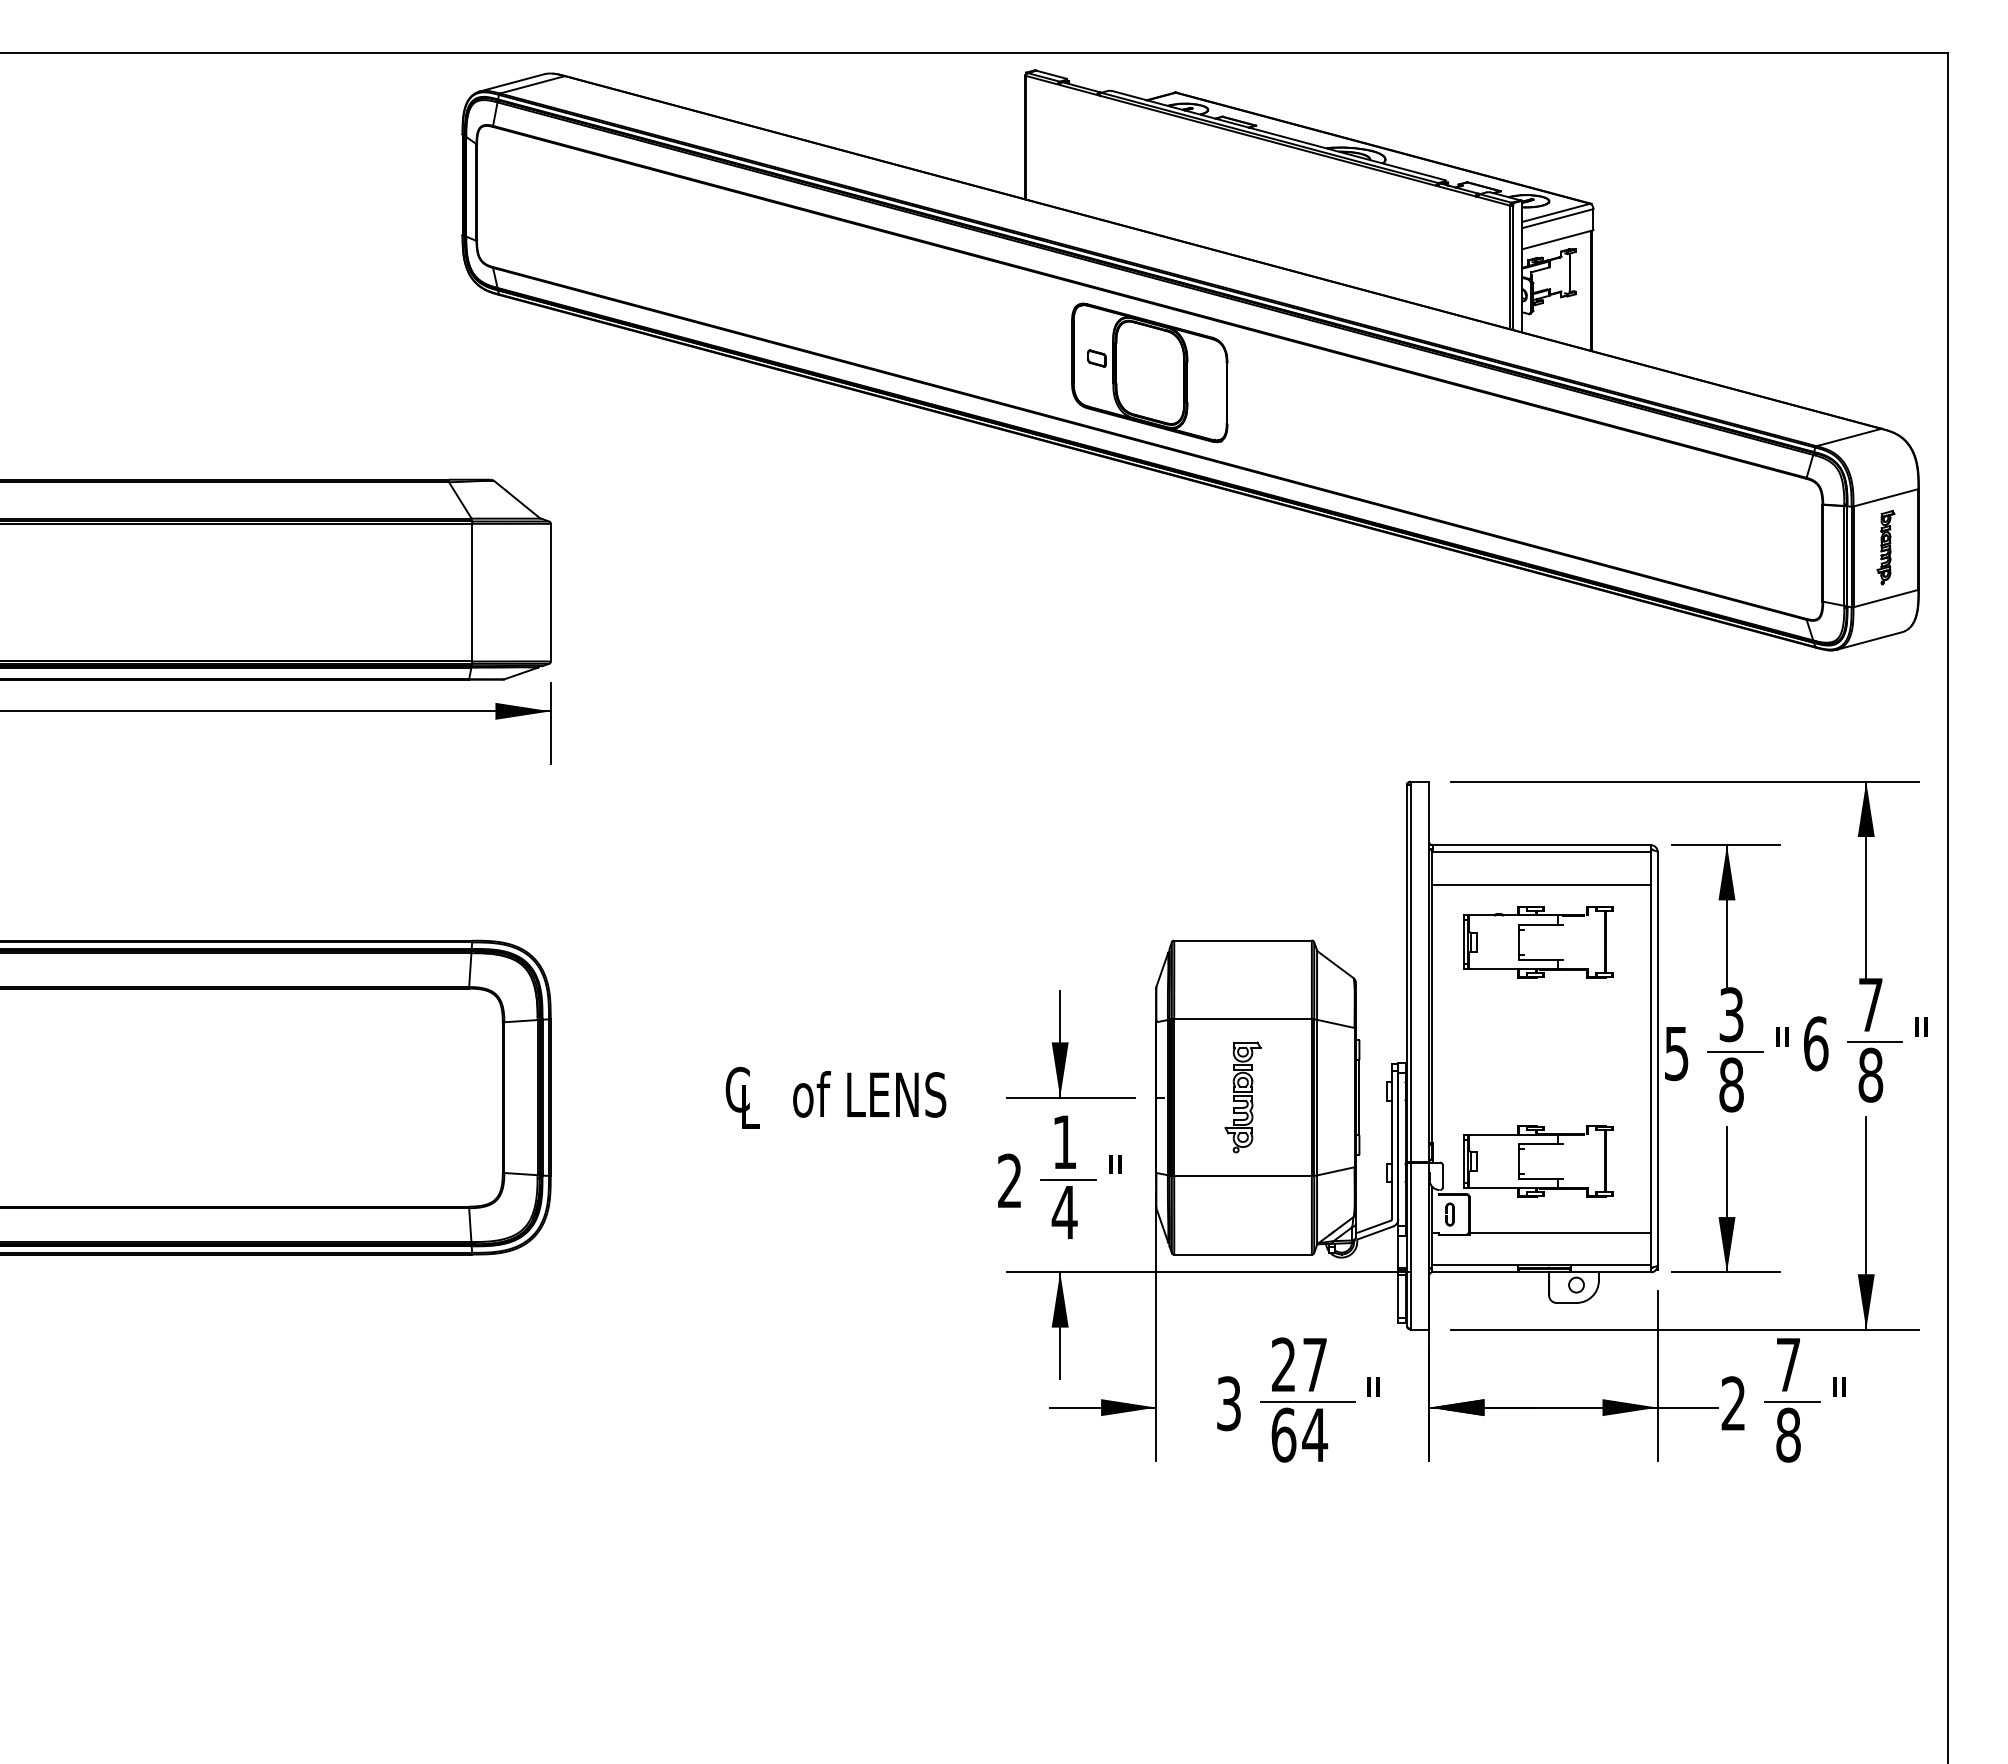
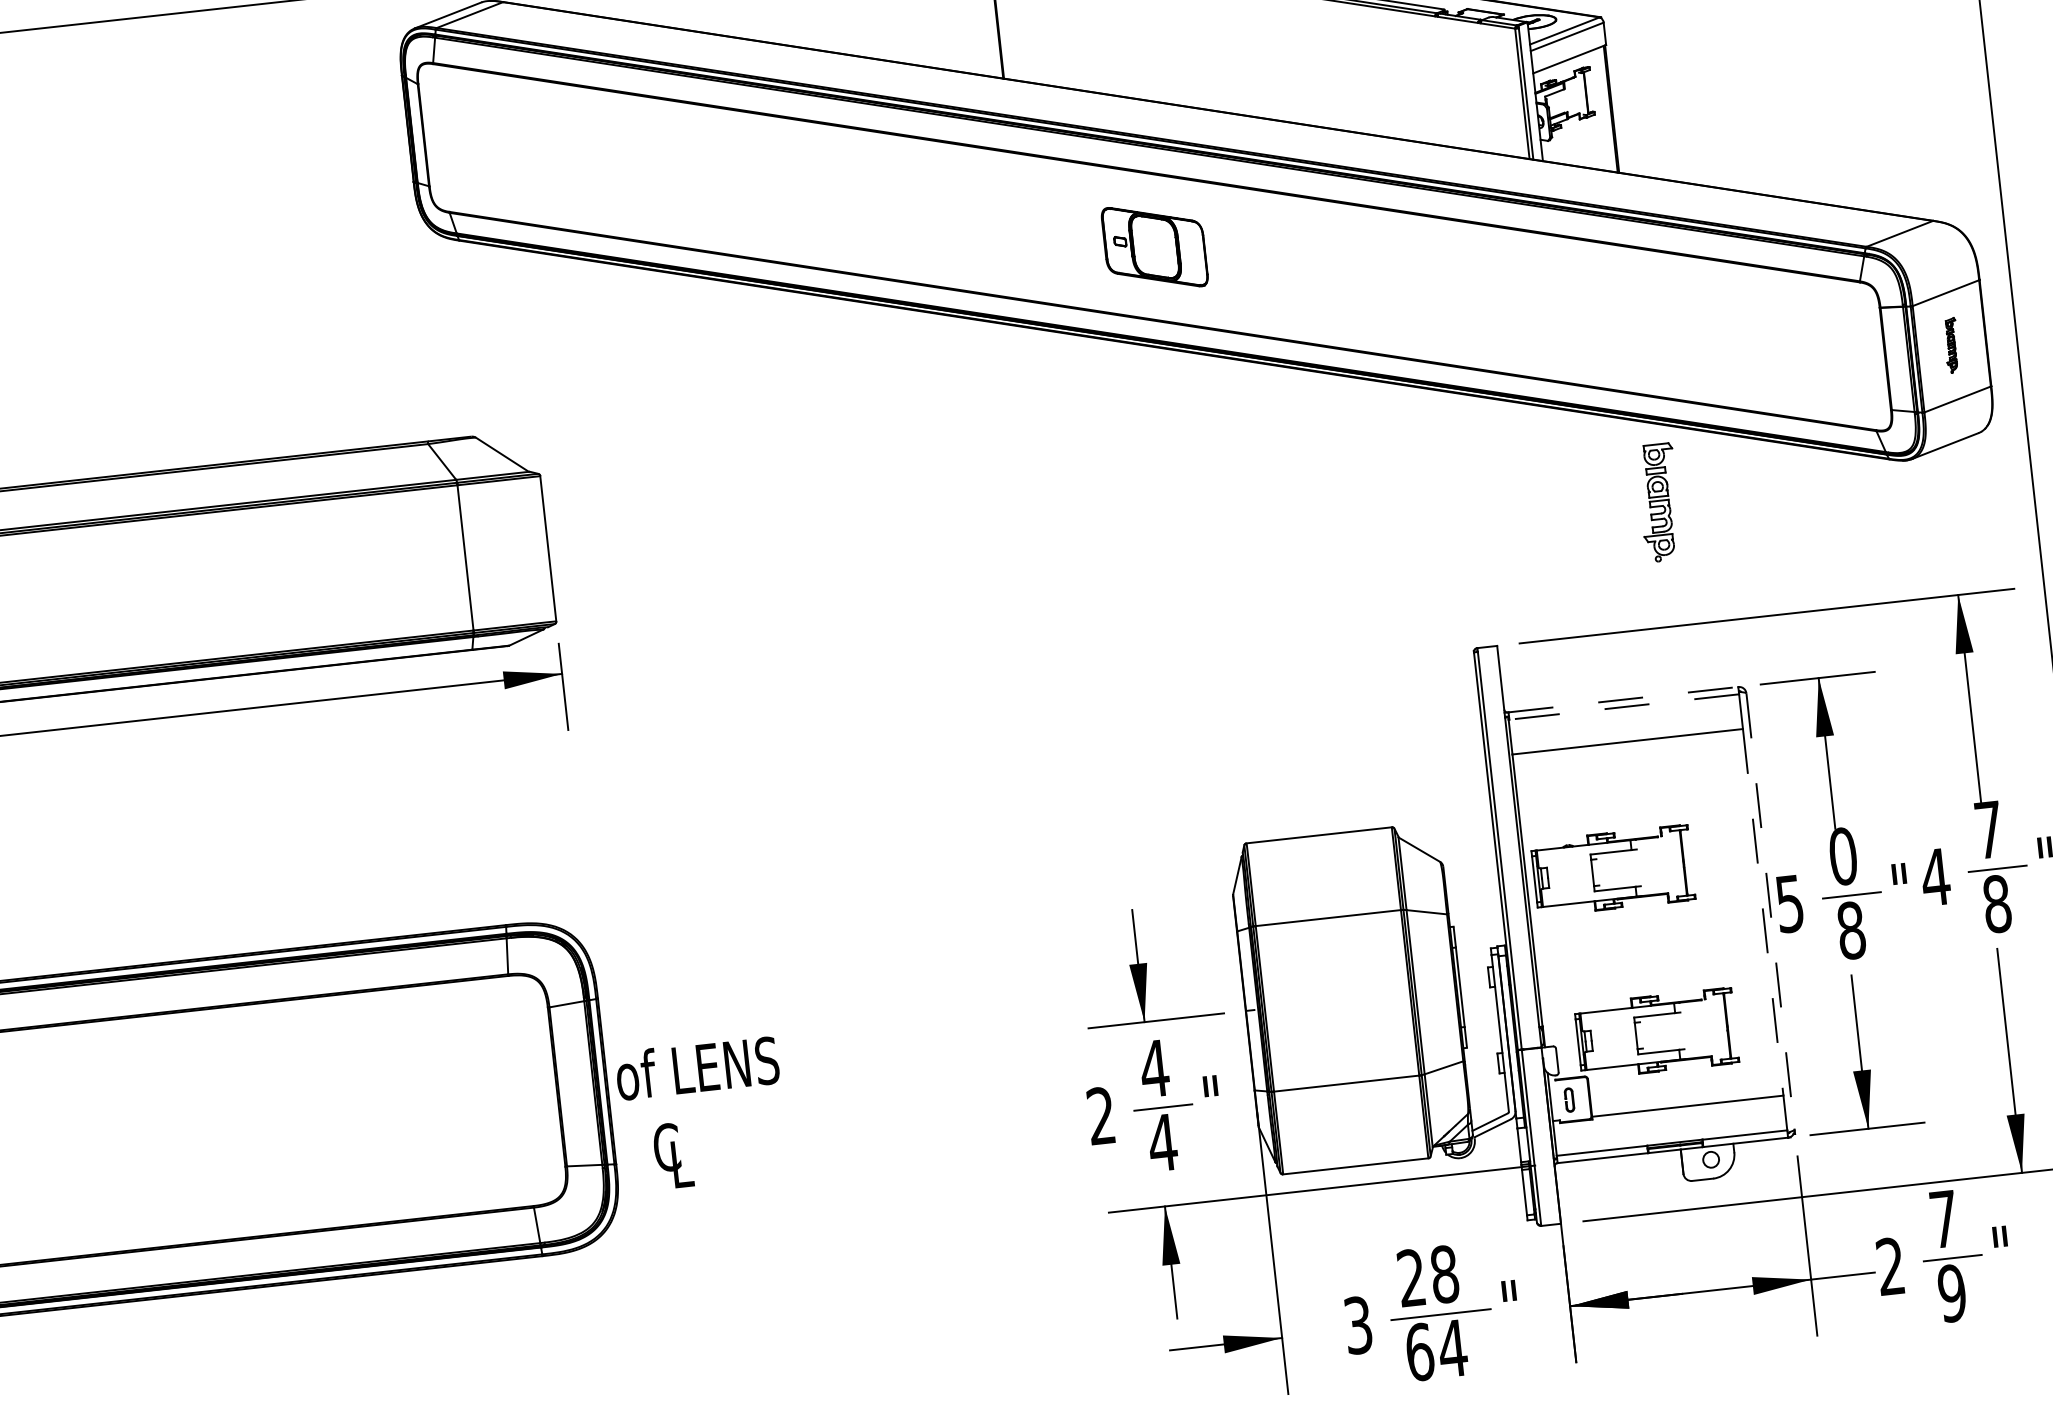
part: (1149, 372) -> (1154, 246), size x0.6
part: (1885, 547) -> (1951, 345), size x0.7
line: (1541, 845) -> (1623, 700), solid -> dashed
line: (1541, 852) -> (1623, 707), solid -> dashed
part: (1538, 925) -> (1611, 853), moved
text: (1731, 1014) -> (1843, 856), 3 -> 0
text: (1815, 1043) -> (1935, 877), 6 -> 4
line: (1650, 1058) -> (1762, 912), solid -> dashed
line: (1657, 1058) -> (1770, 911), solid -> dashed
text: (869, 1094) -> (697, 1068), moved
text: (742, 1097) -> (672, 1155), moved
part: (1242, 1097) -> (1658, 502), moved
text: (1064, 1141) -> (1154, 1067), 1 -> 4
text: (1315, 1364) -> (1445, 1273), 27 -> 28
text: (1788, 1434) -> (1952, 1292), 8 -> 9

